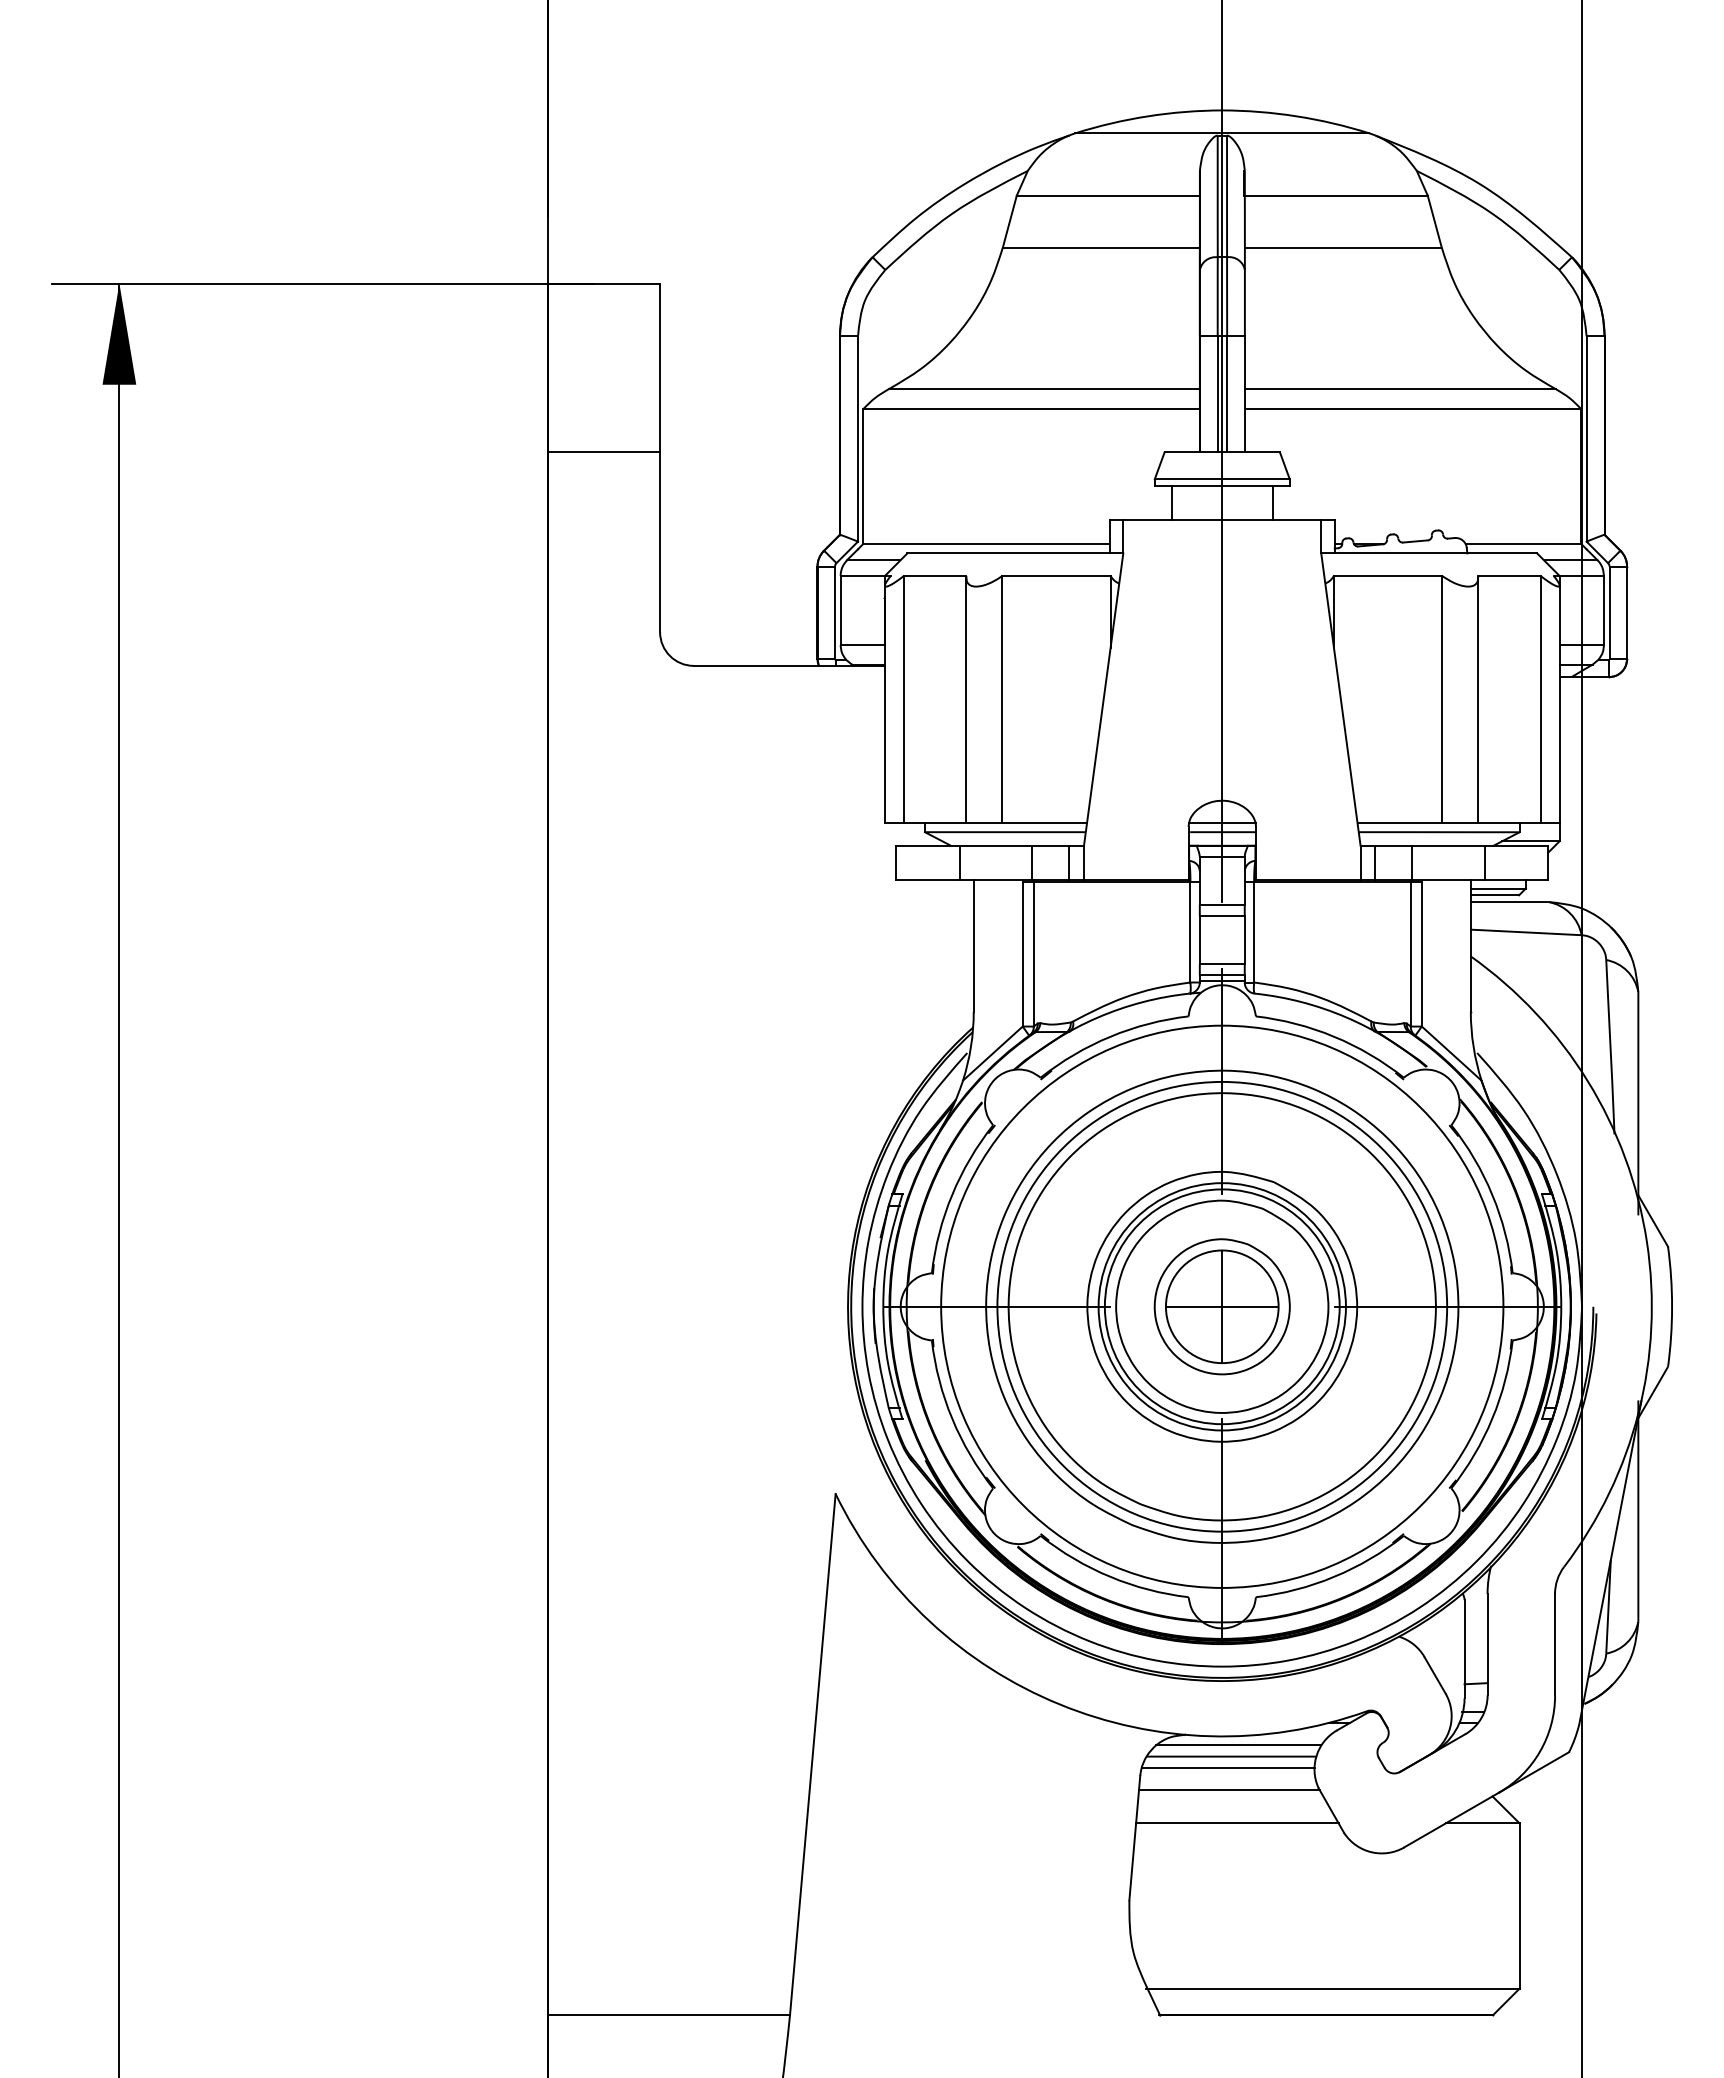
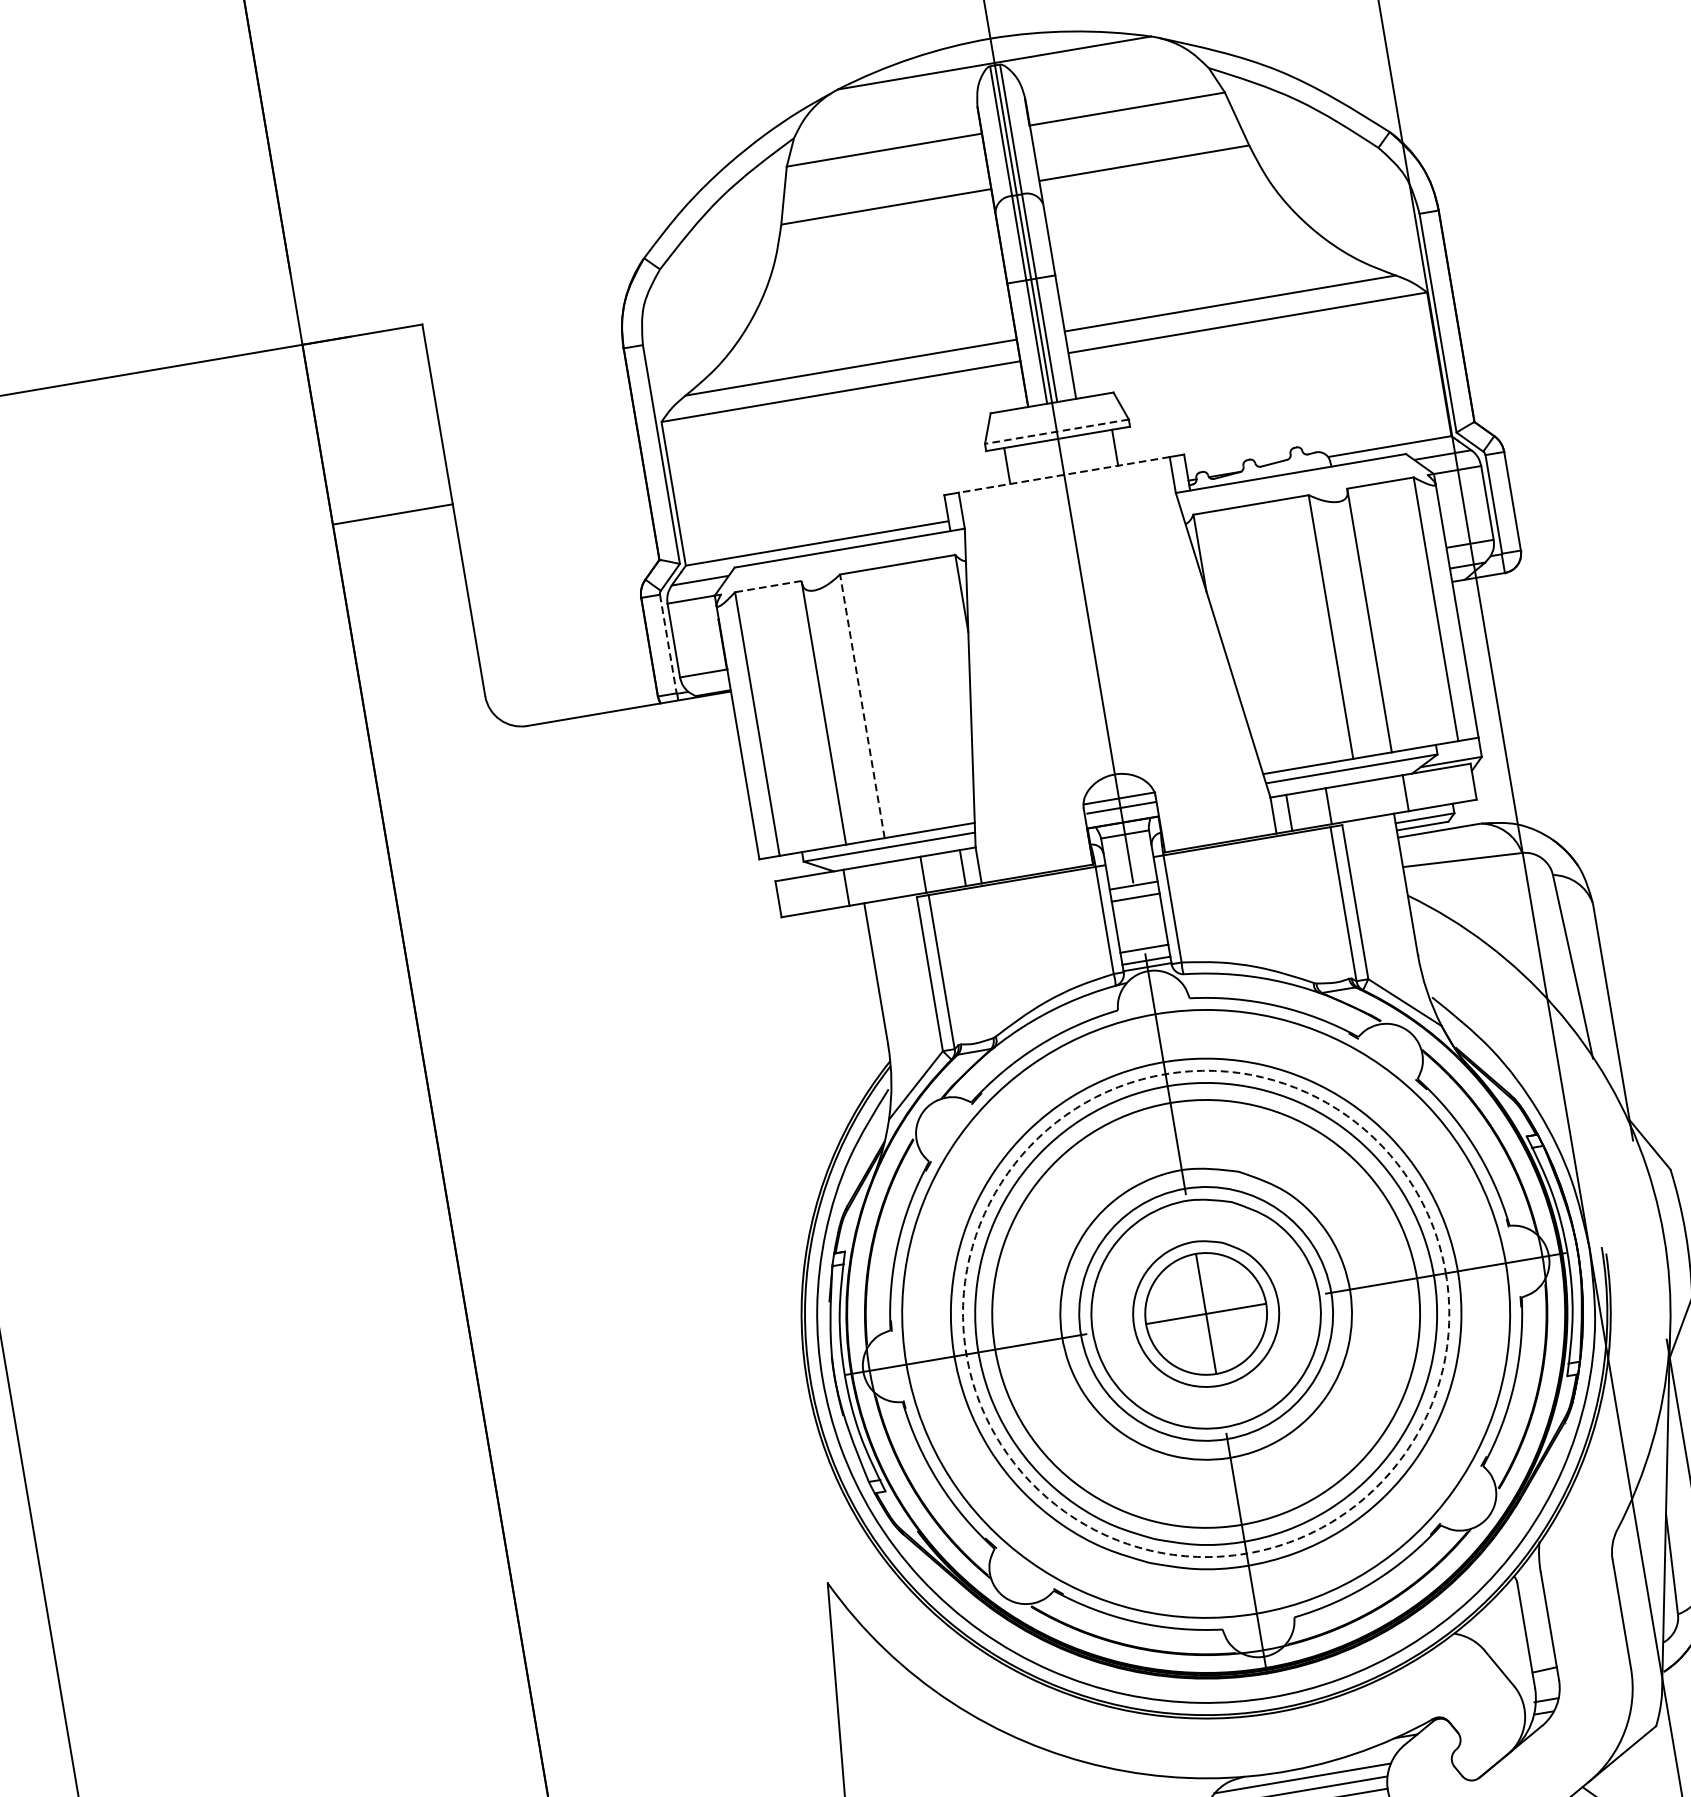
line: (1221, 479) -> (1056, 432), solid -> dashed
line: (1222, 519) -> (1064, 474), solid -> dashed
line: (934, 575) -> (767, 586), solid -> dashed
line: (835, 613) -> (668, 644), solid -> dashed
line: (1002, 699) -> (862, 706), solid -> dashed
circle: (1221, 1306) -> (1205, 1313), size x1.6
circle: (1222, 1306) -> (1206, 1313), solid -> dashed

